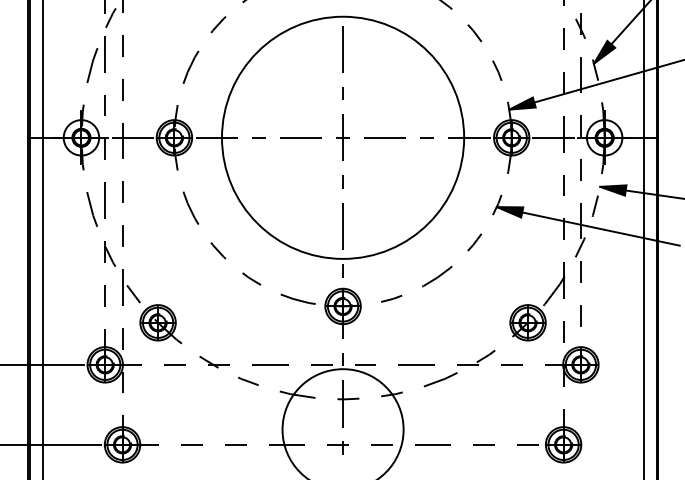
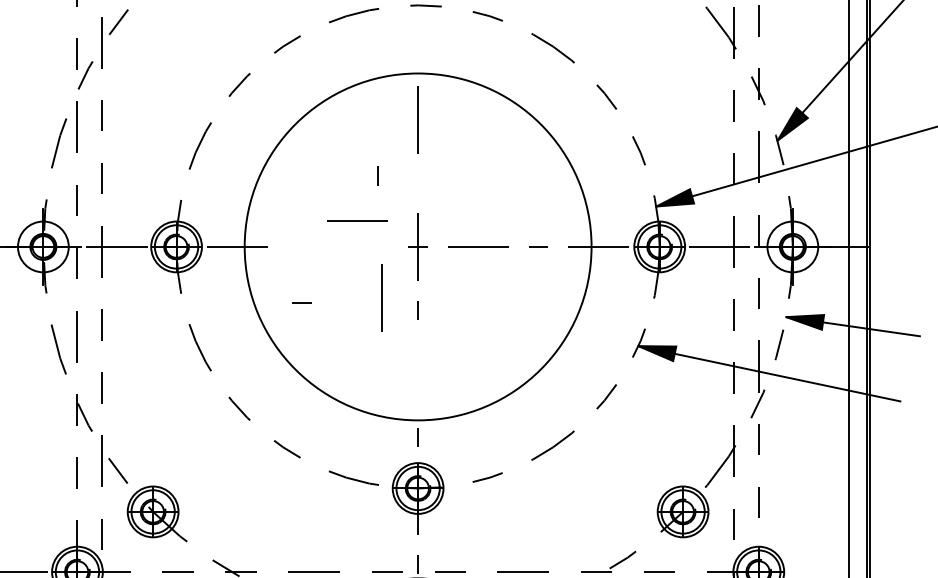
line: (342, 93) -> (377, 176), moved
line: (258, 137) -> (301, 302), moved
line: (300, 137) -> (357, 220), moved
line: (342, 226) -> (381, 298), moved

